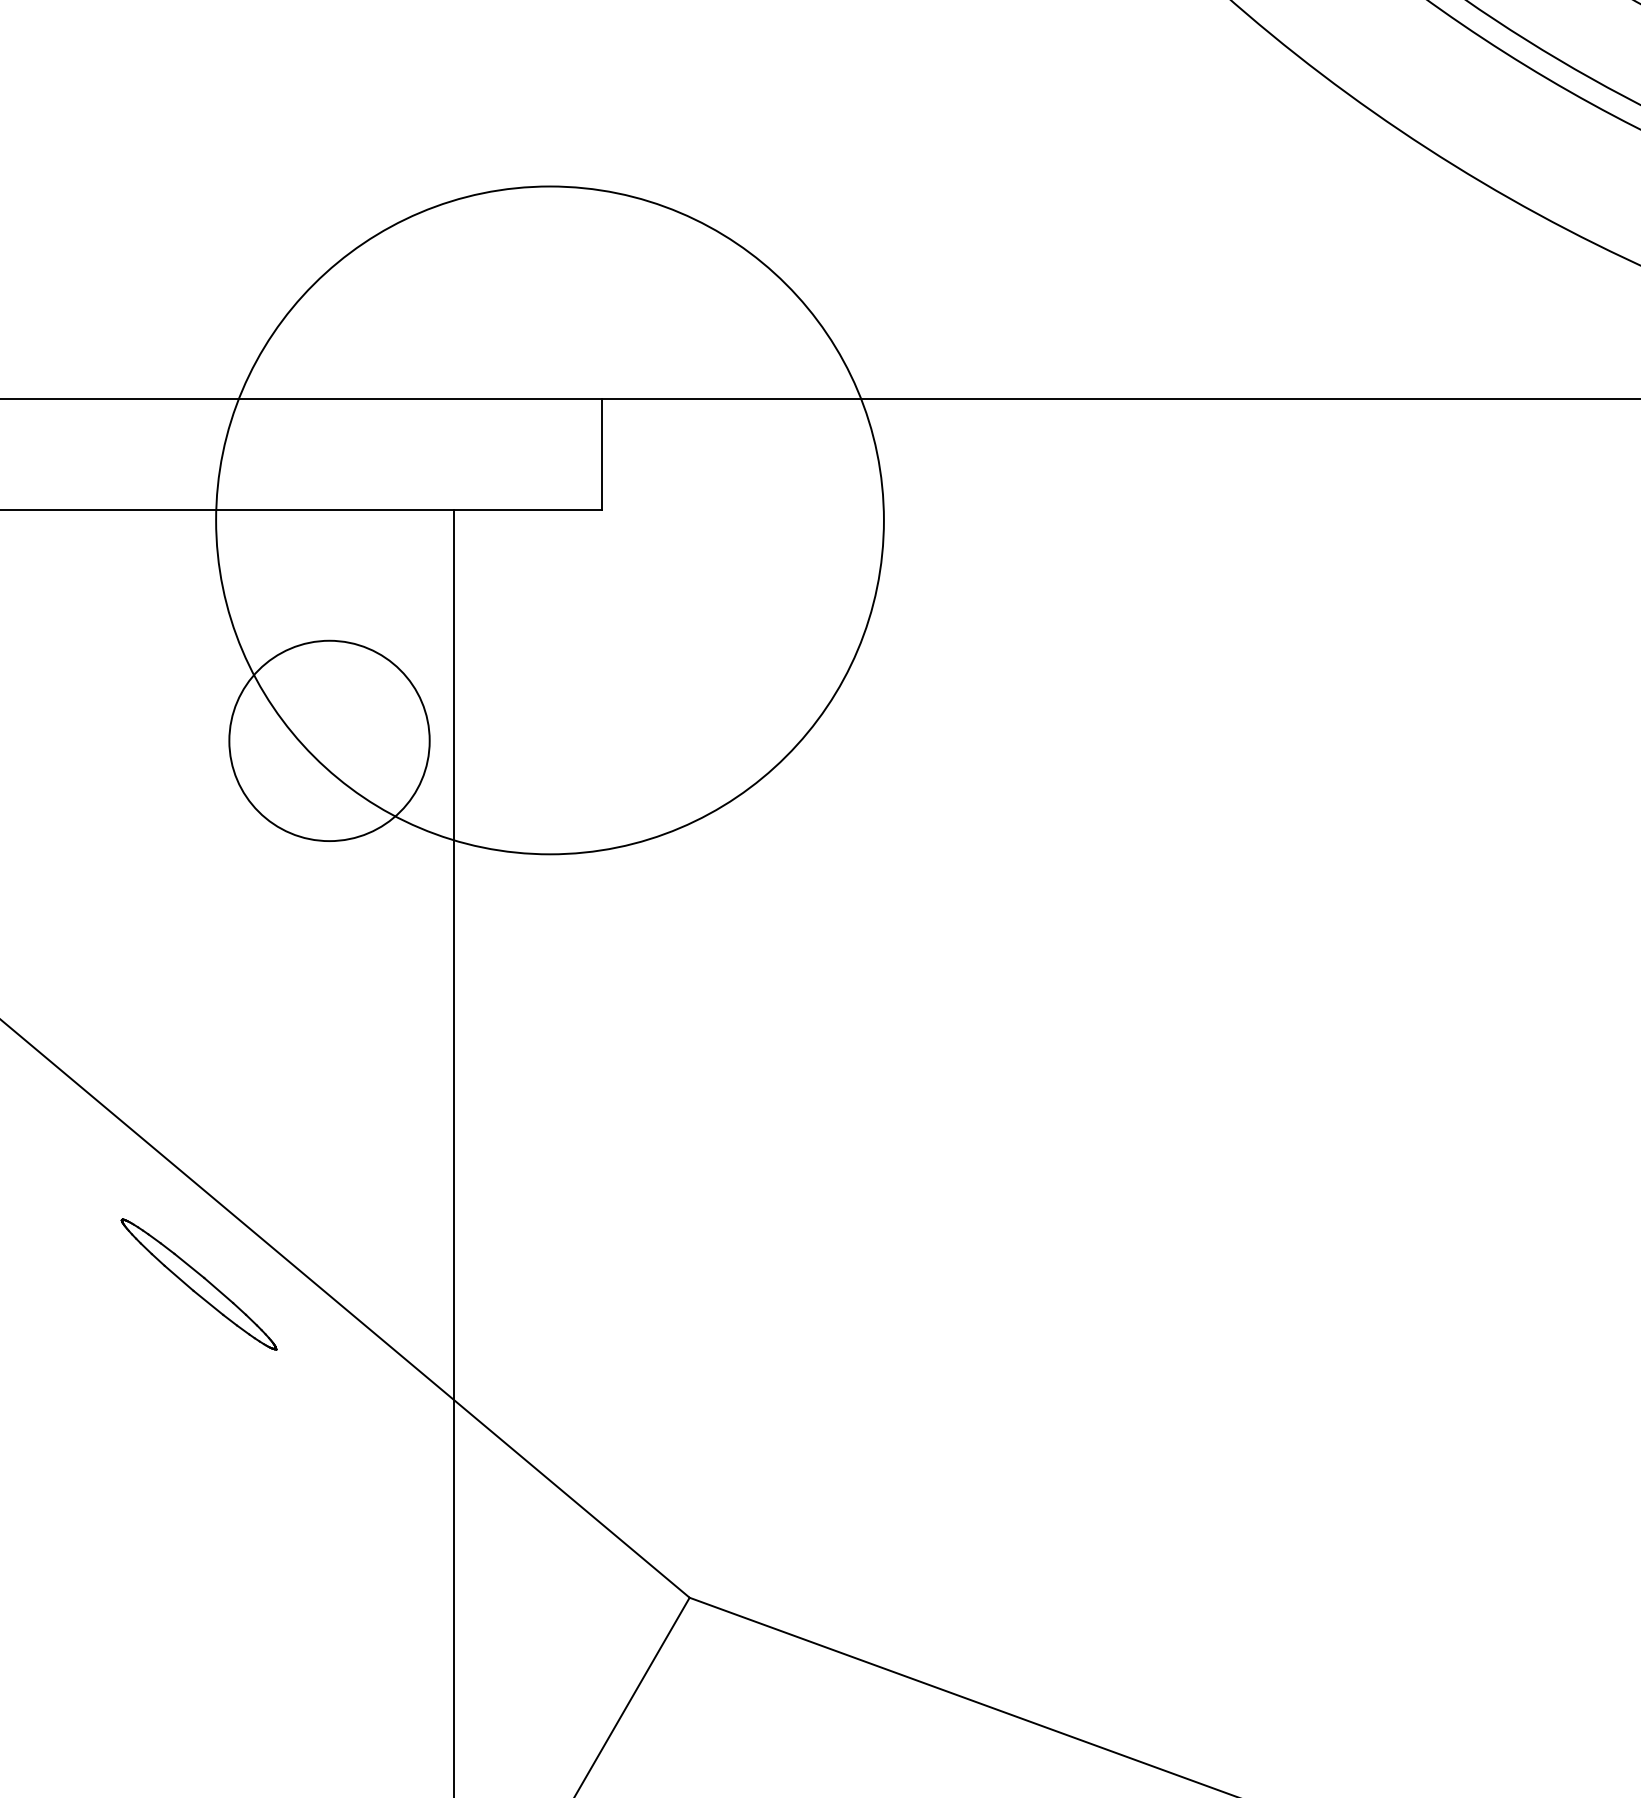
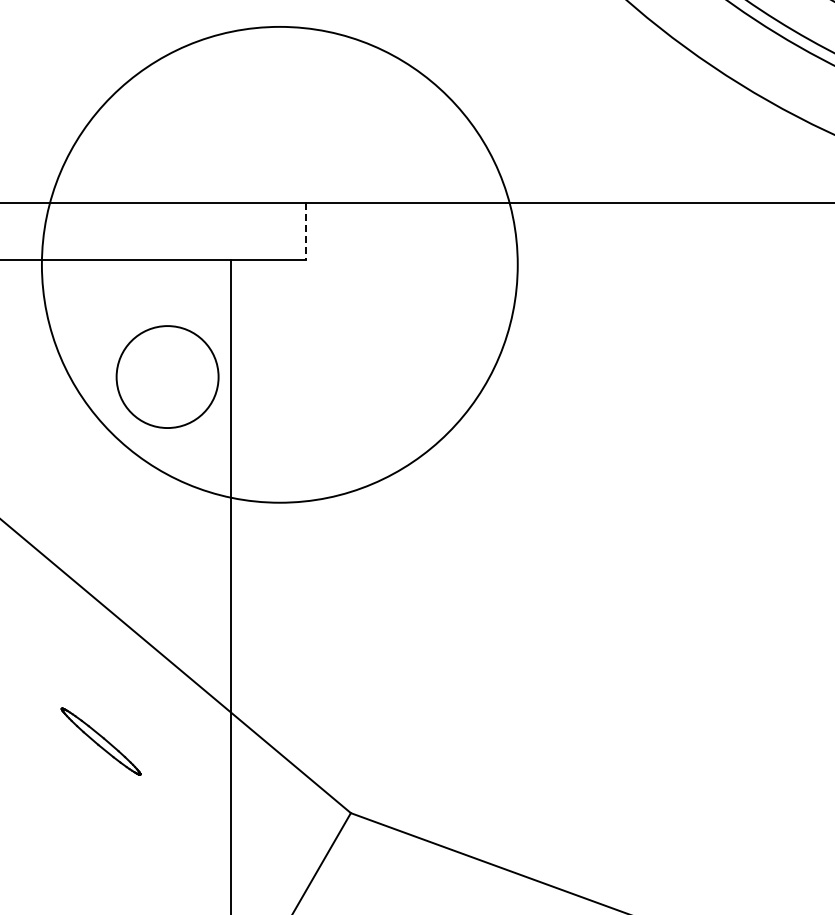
line: (602, 454) -> (306, 231), solid -> dashed
circle: (549, 519) -> (279, 264), size x1.4
part: (197, 1284) -> (100, 741), moved

